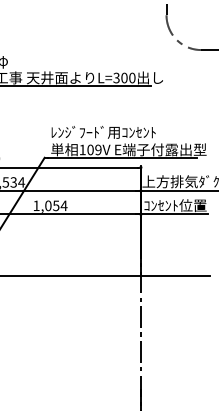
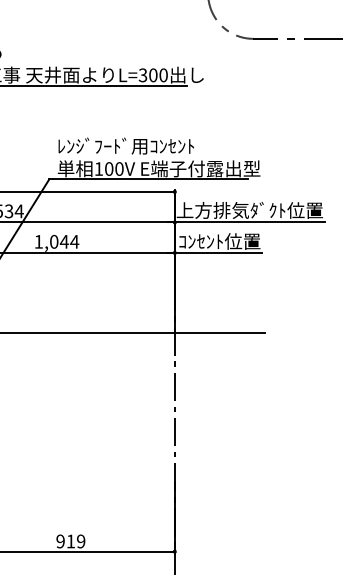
text: (98, 149) -> (119, 168), 109V -> 100V
text: (56, 205) -> (64, 241), 1,054 -> 1,044

